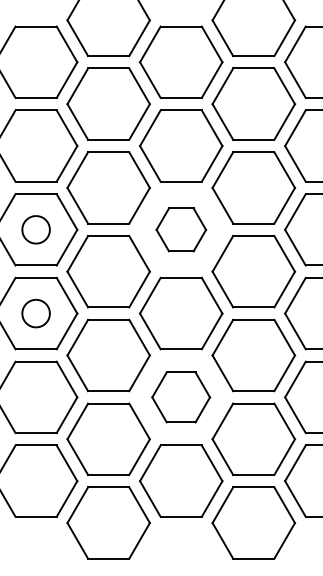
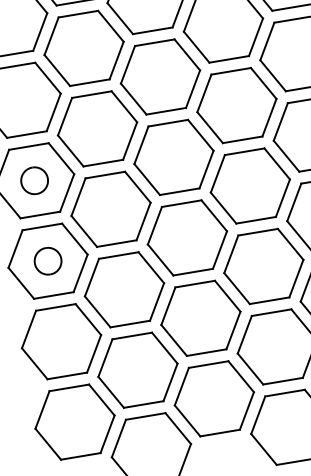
part: (181, 229) -> (174, 157), size x1.67
part: (180, 397) -> (200, 318), size x1.43

